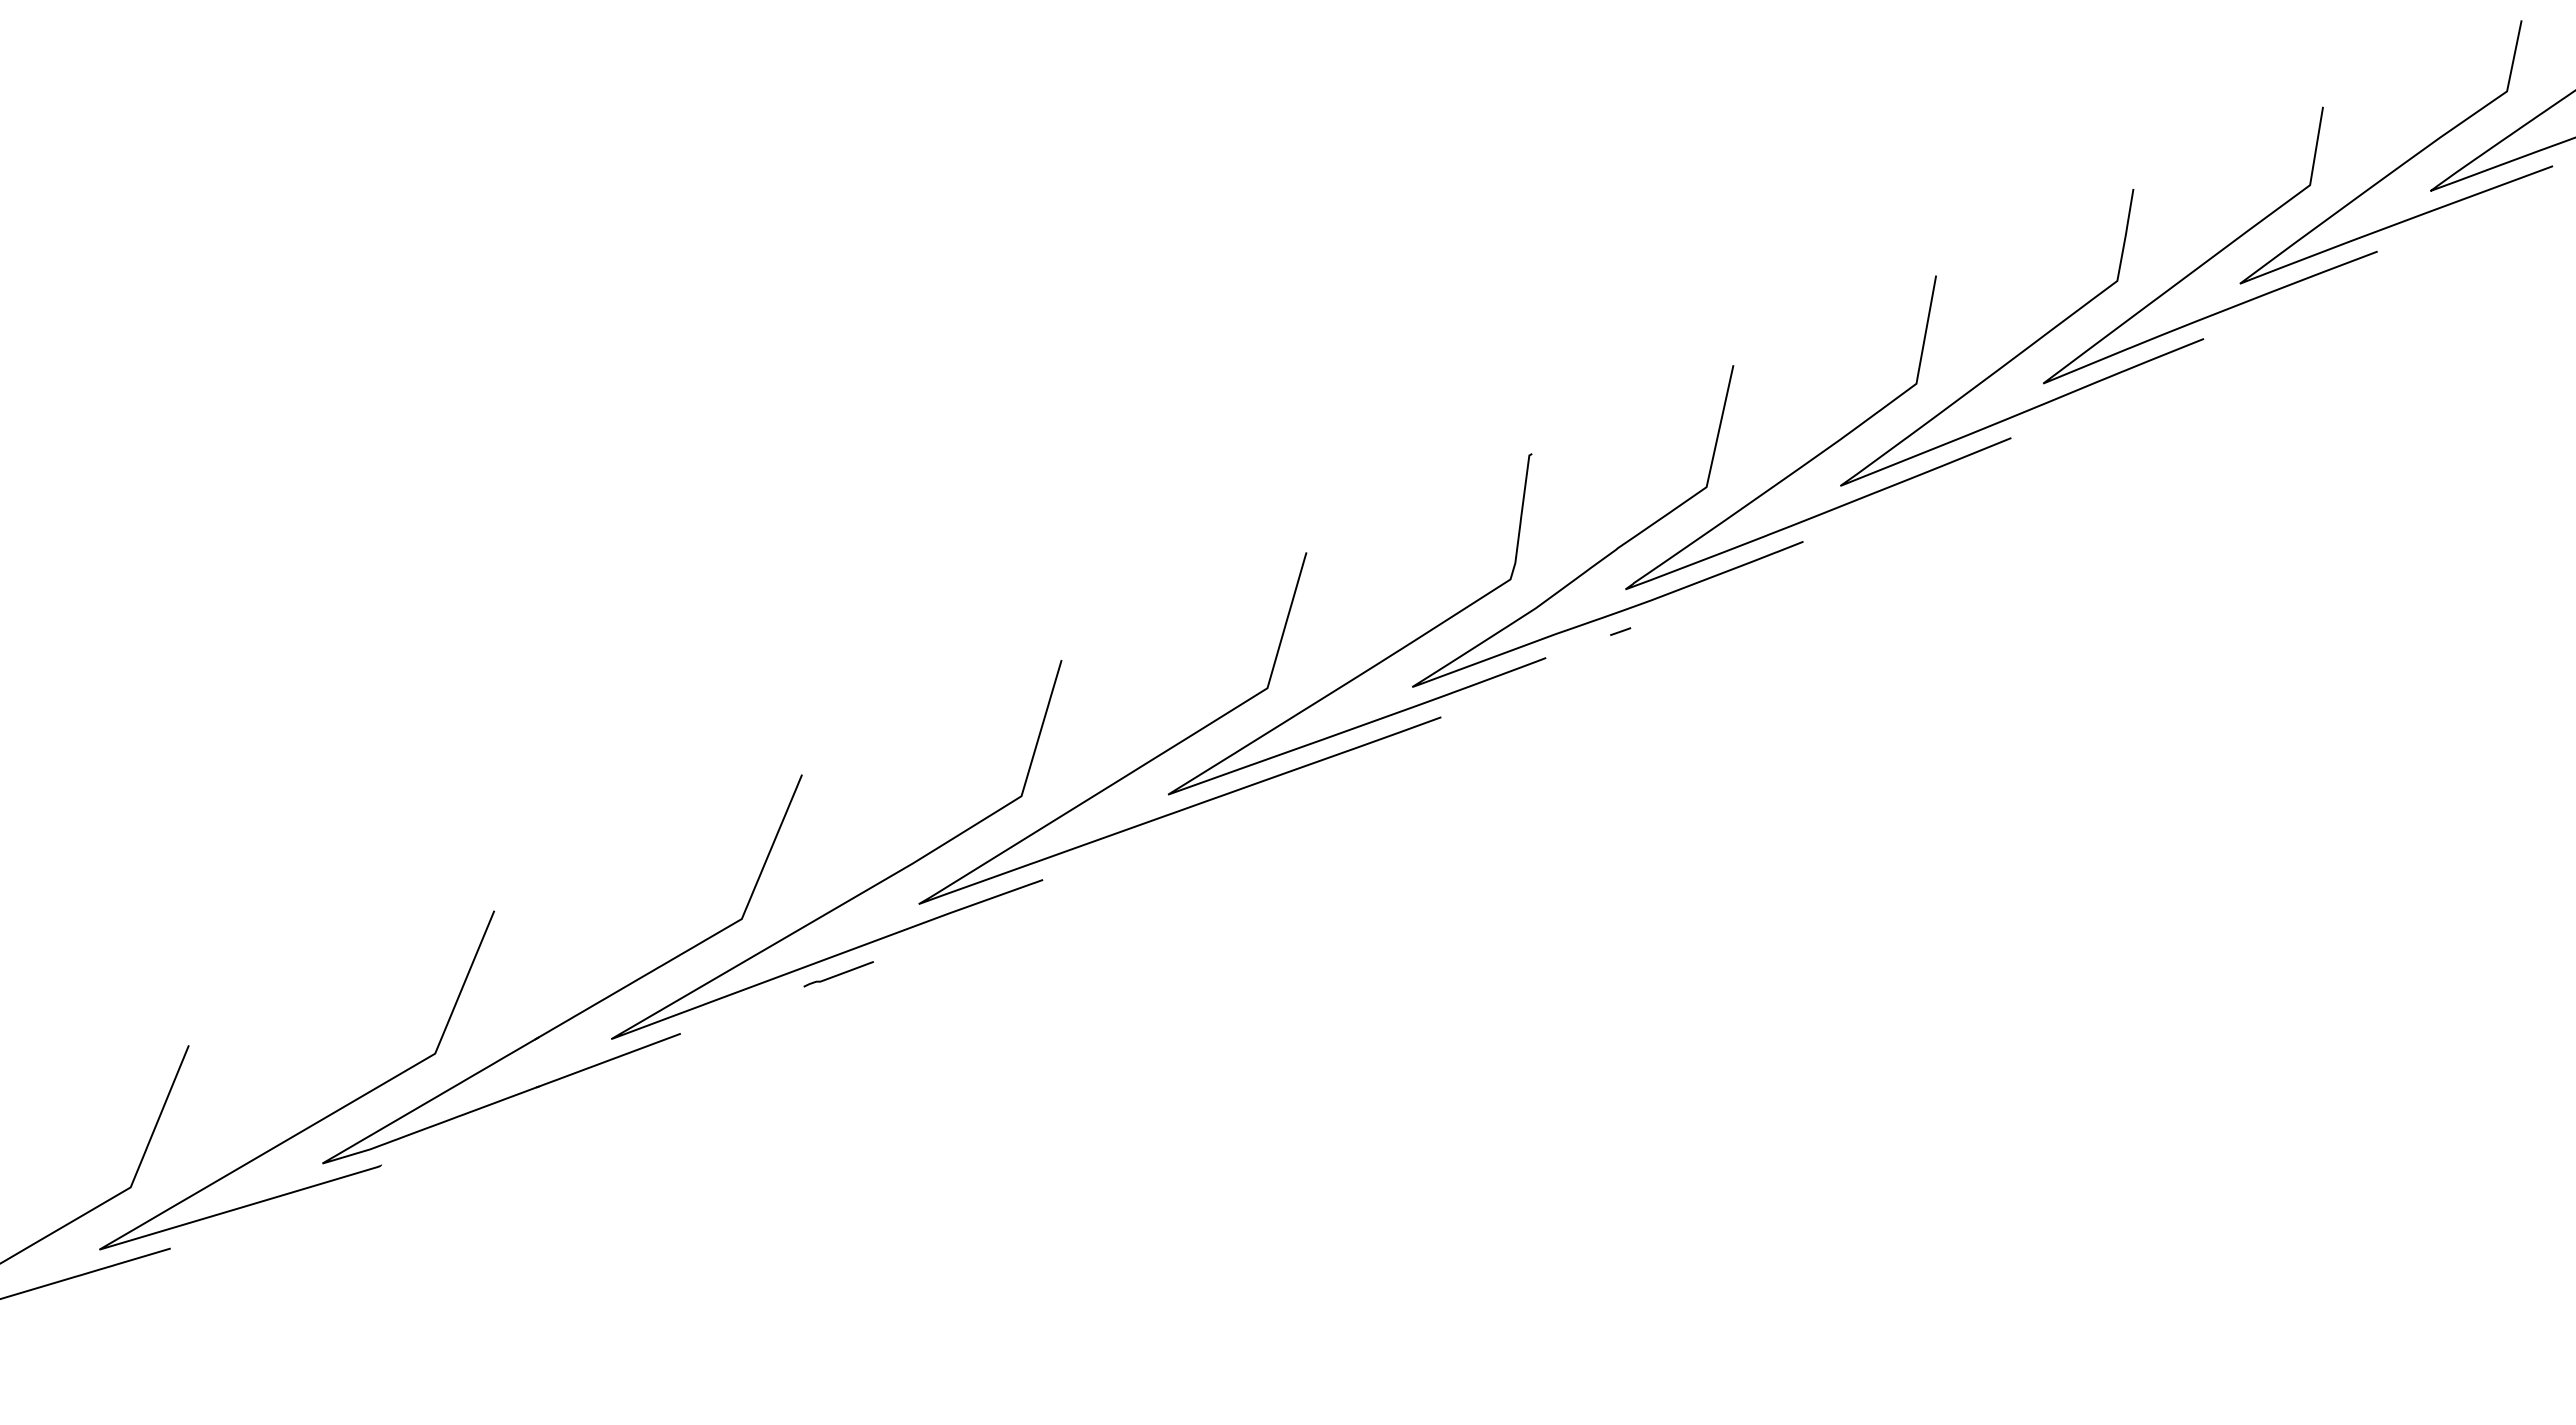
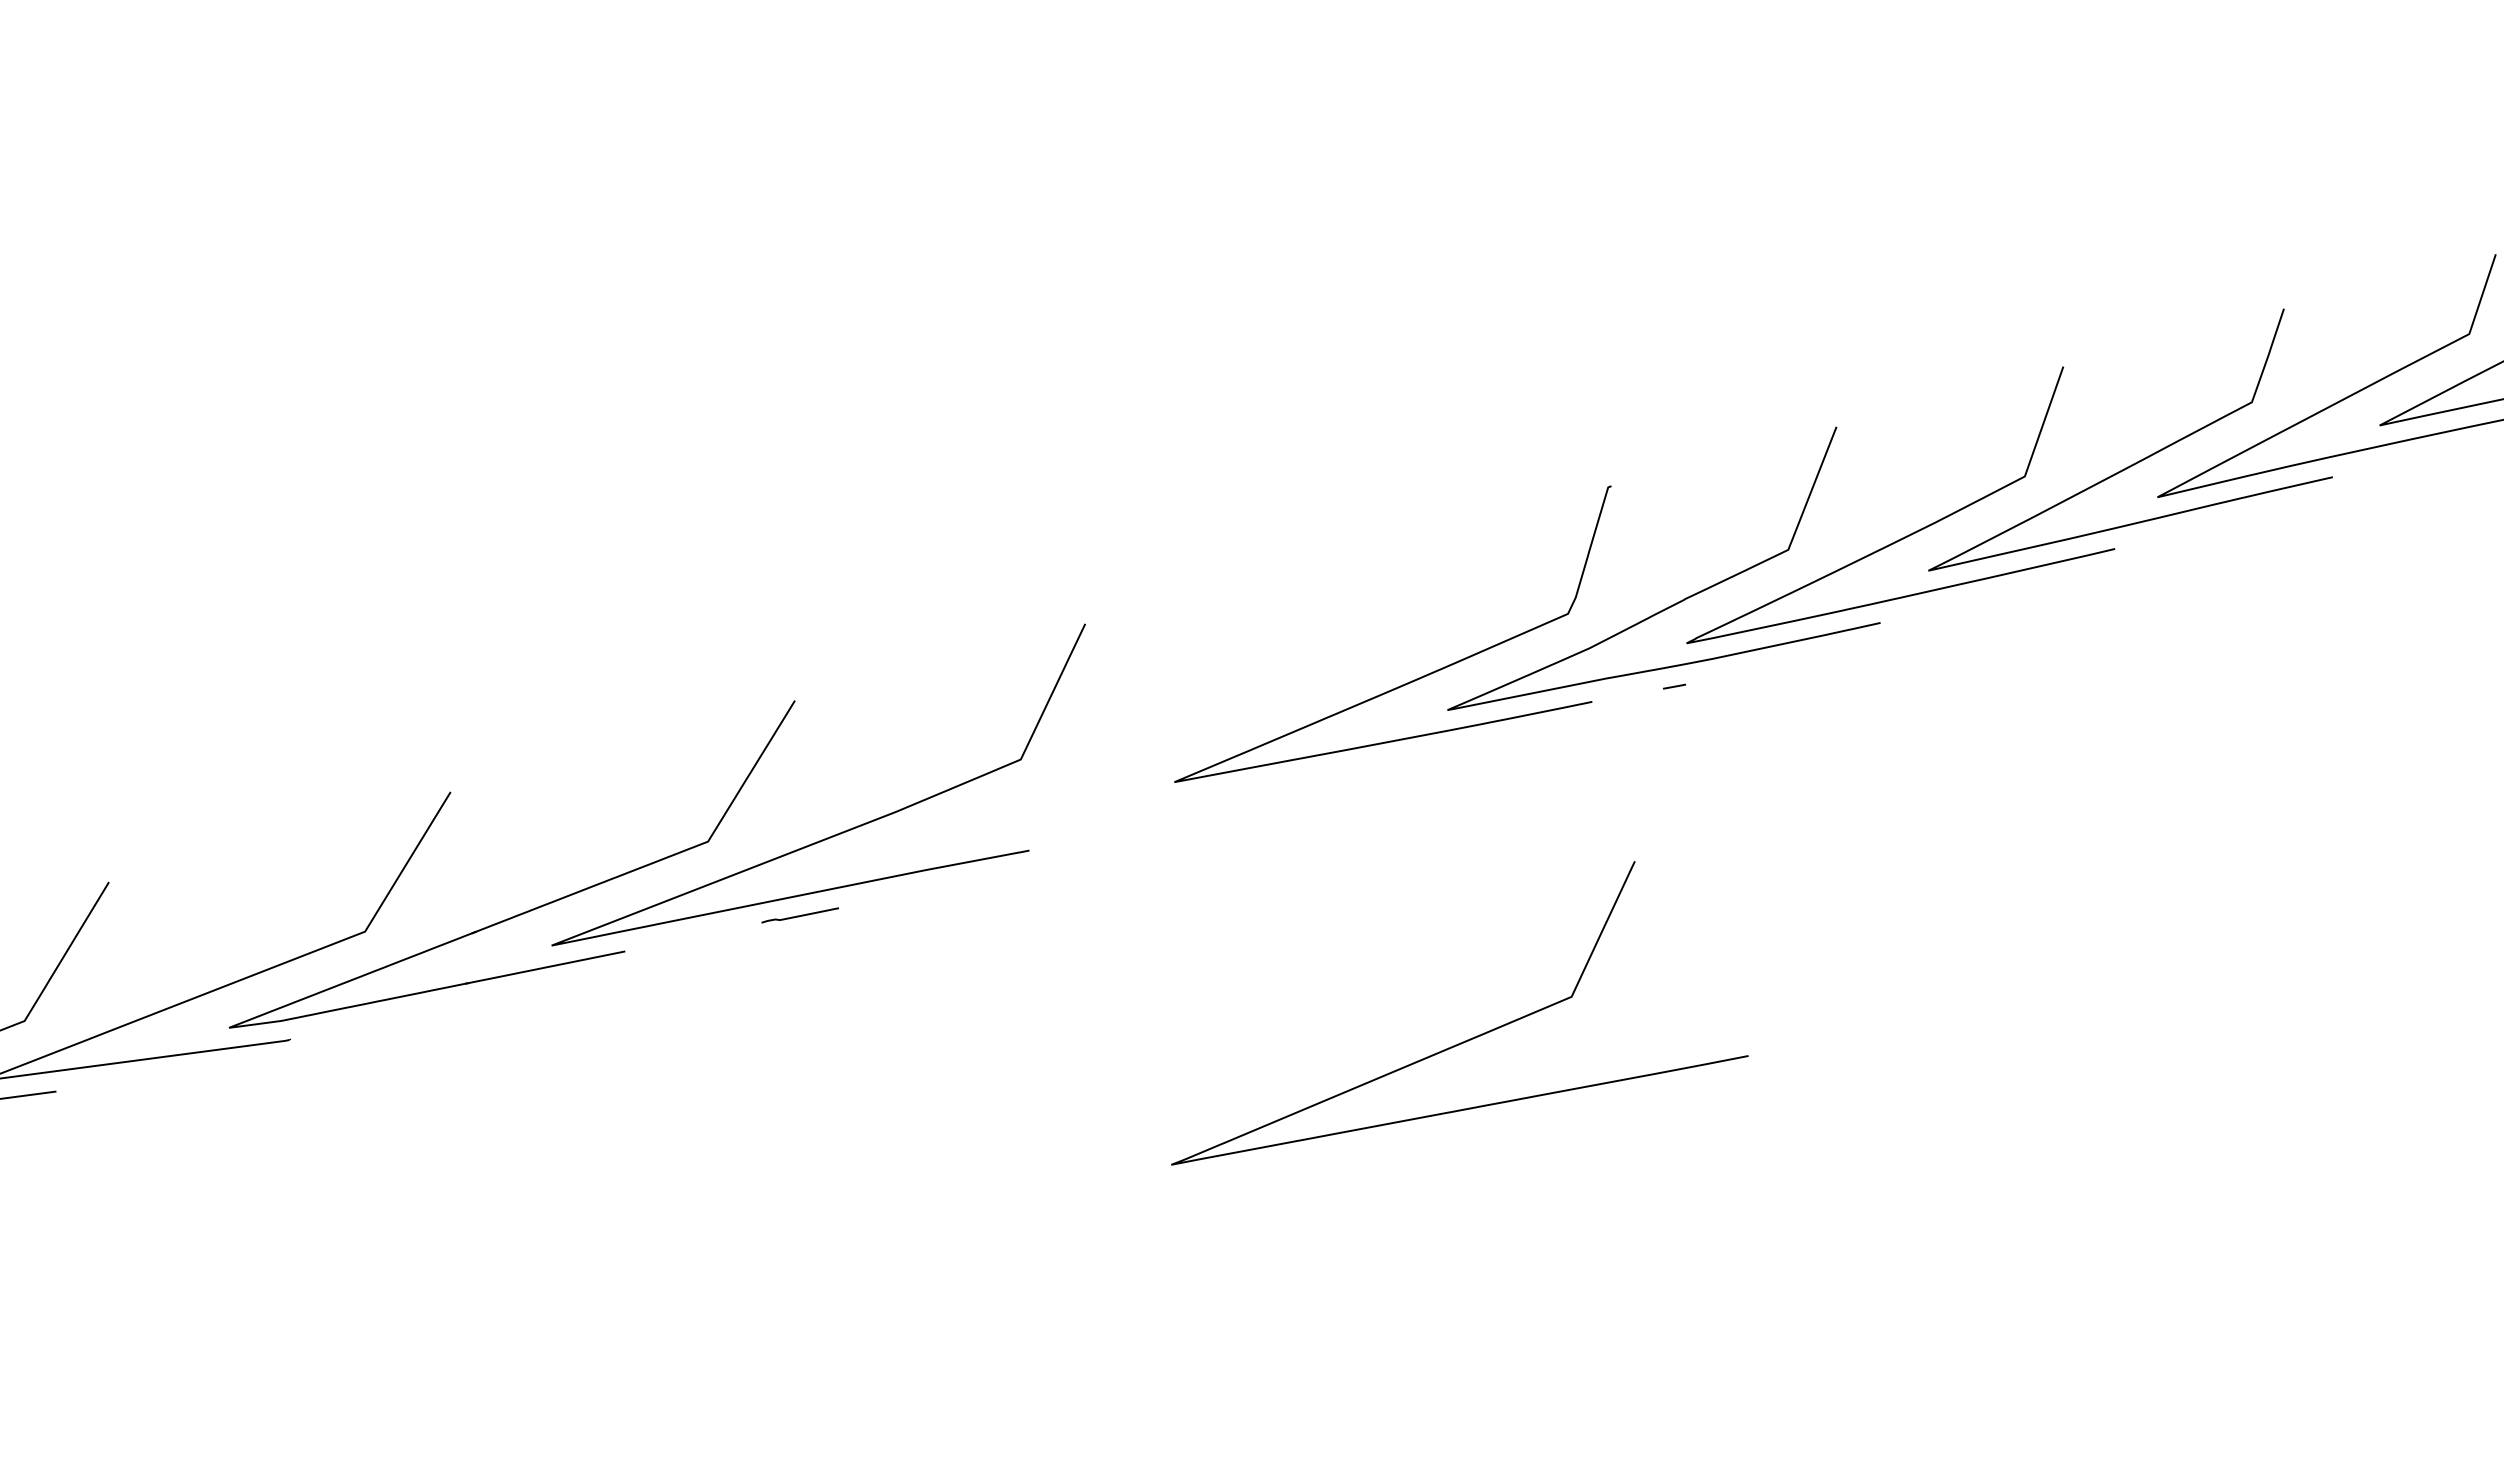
curve: (1184, 738) -> (1476, 1035), moved

